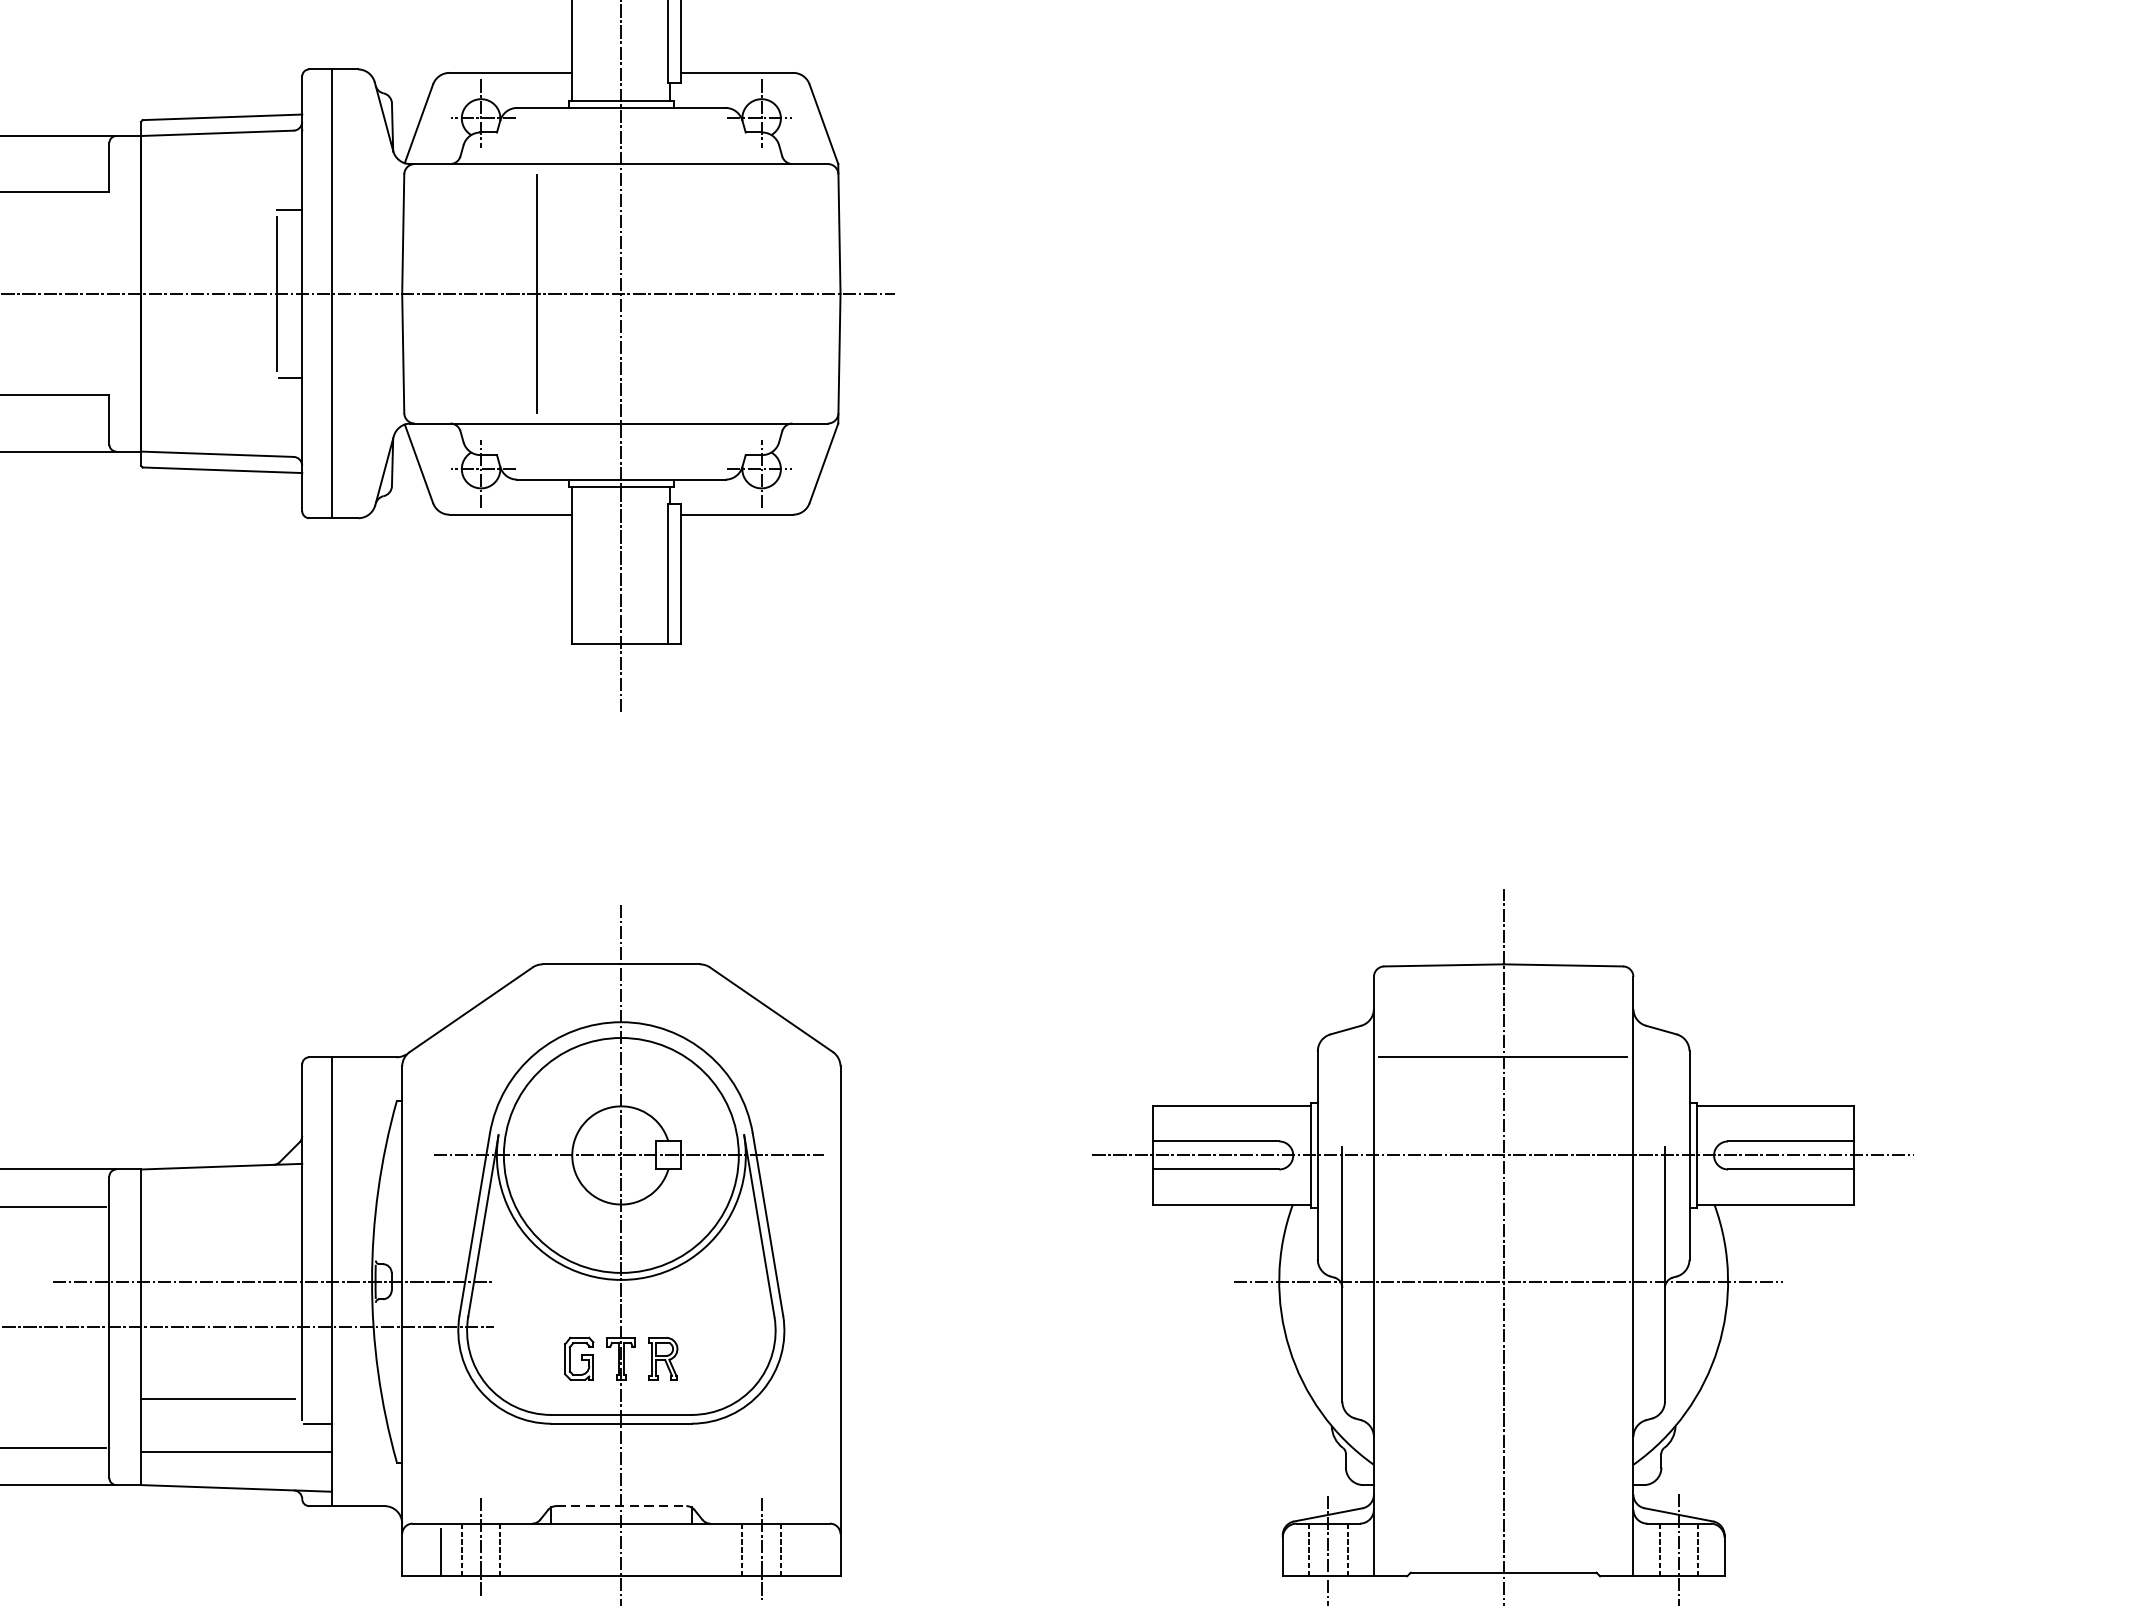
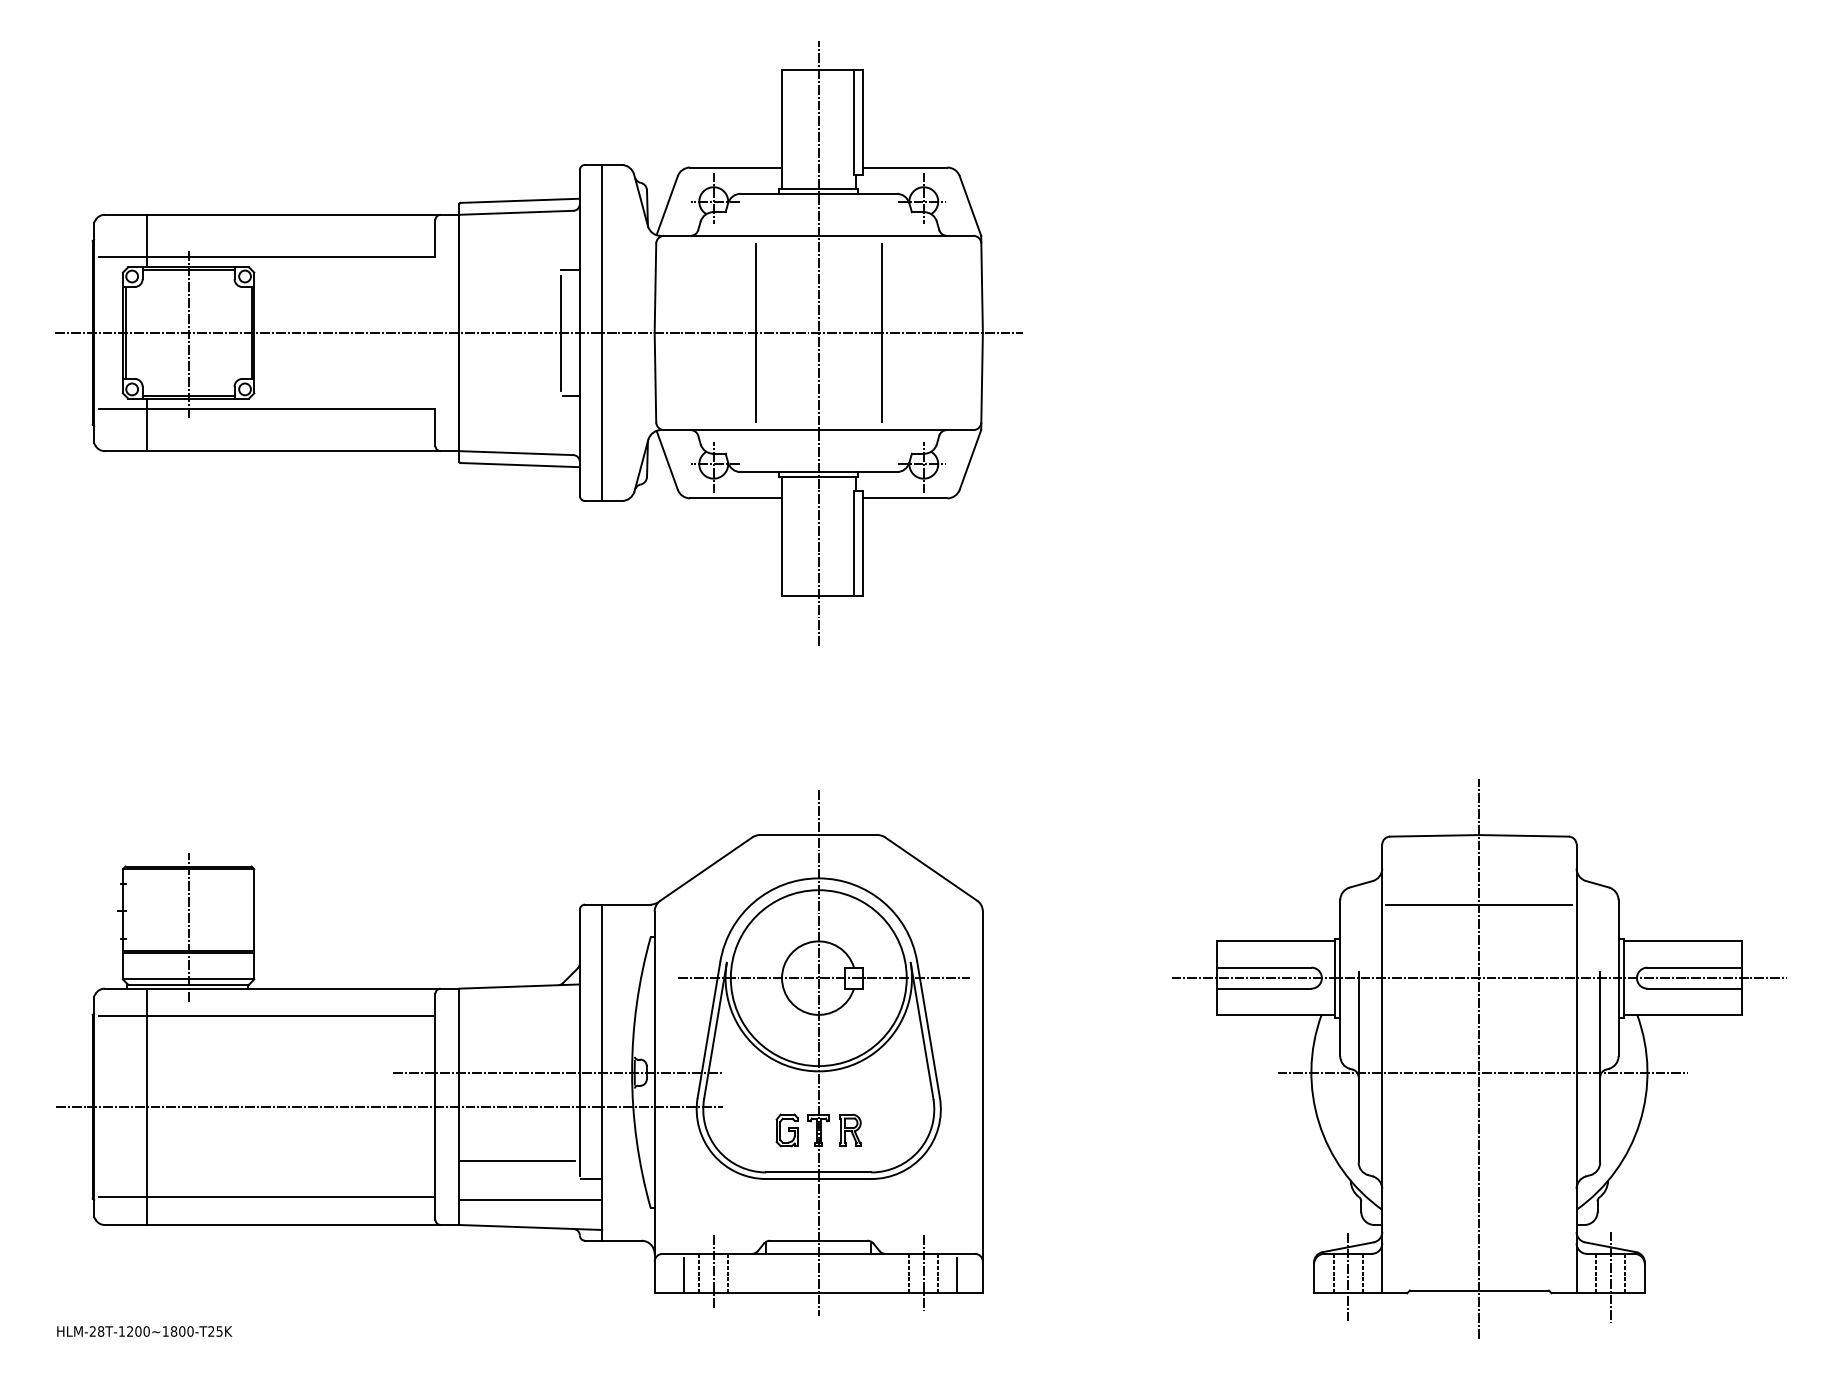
line: (705, 293) -> (881, 332), added
line: (620, 1505) -> (818, 1240), dashed -> solid
line: (805, 1552) -> (956, 1275), added

